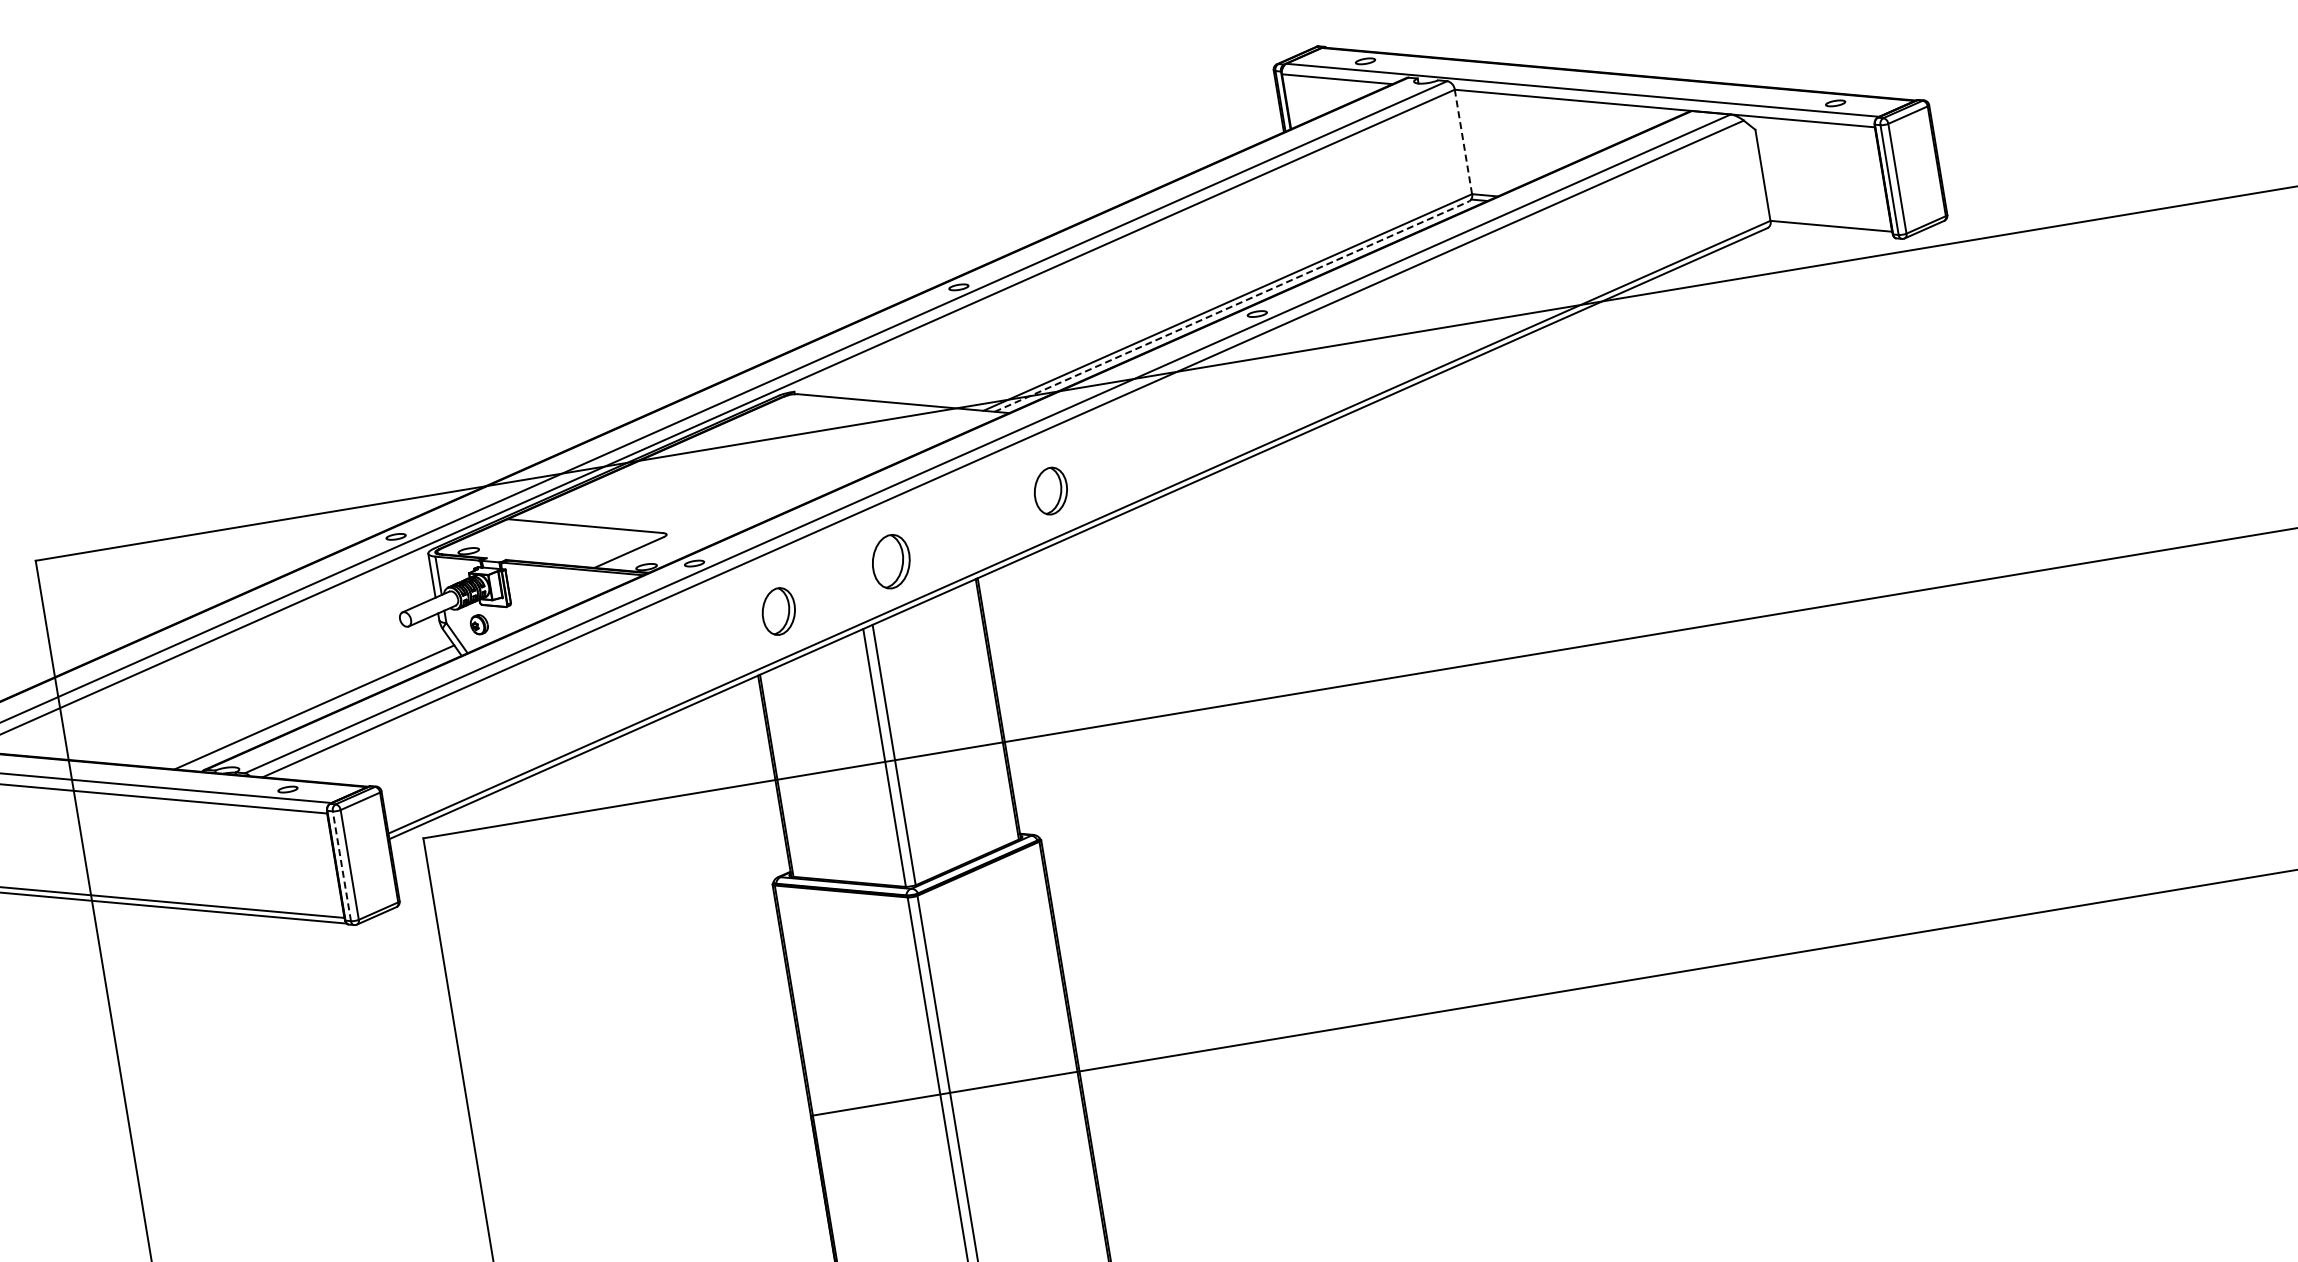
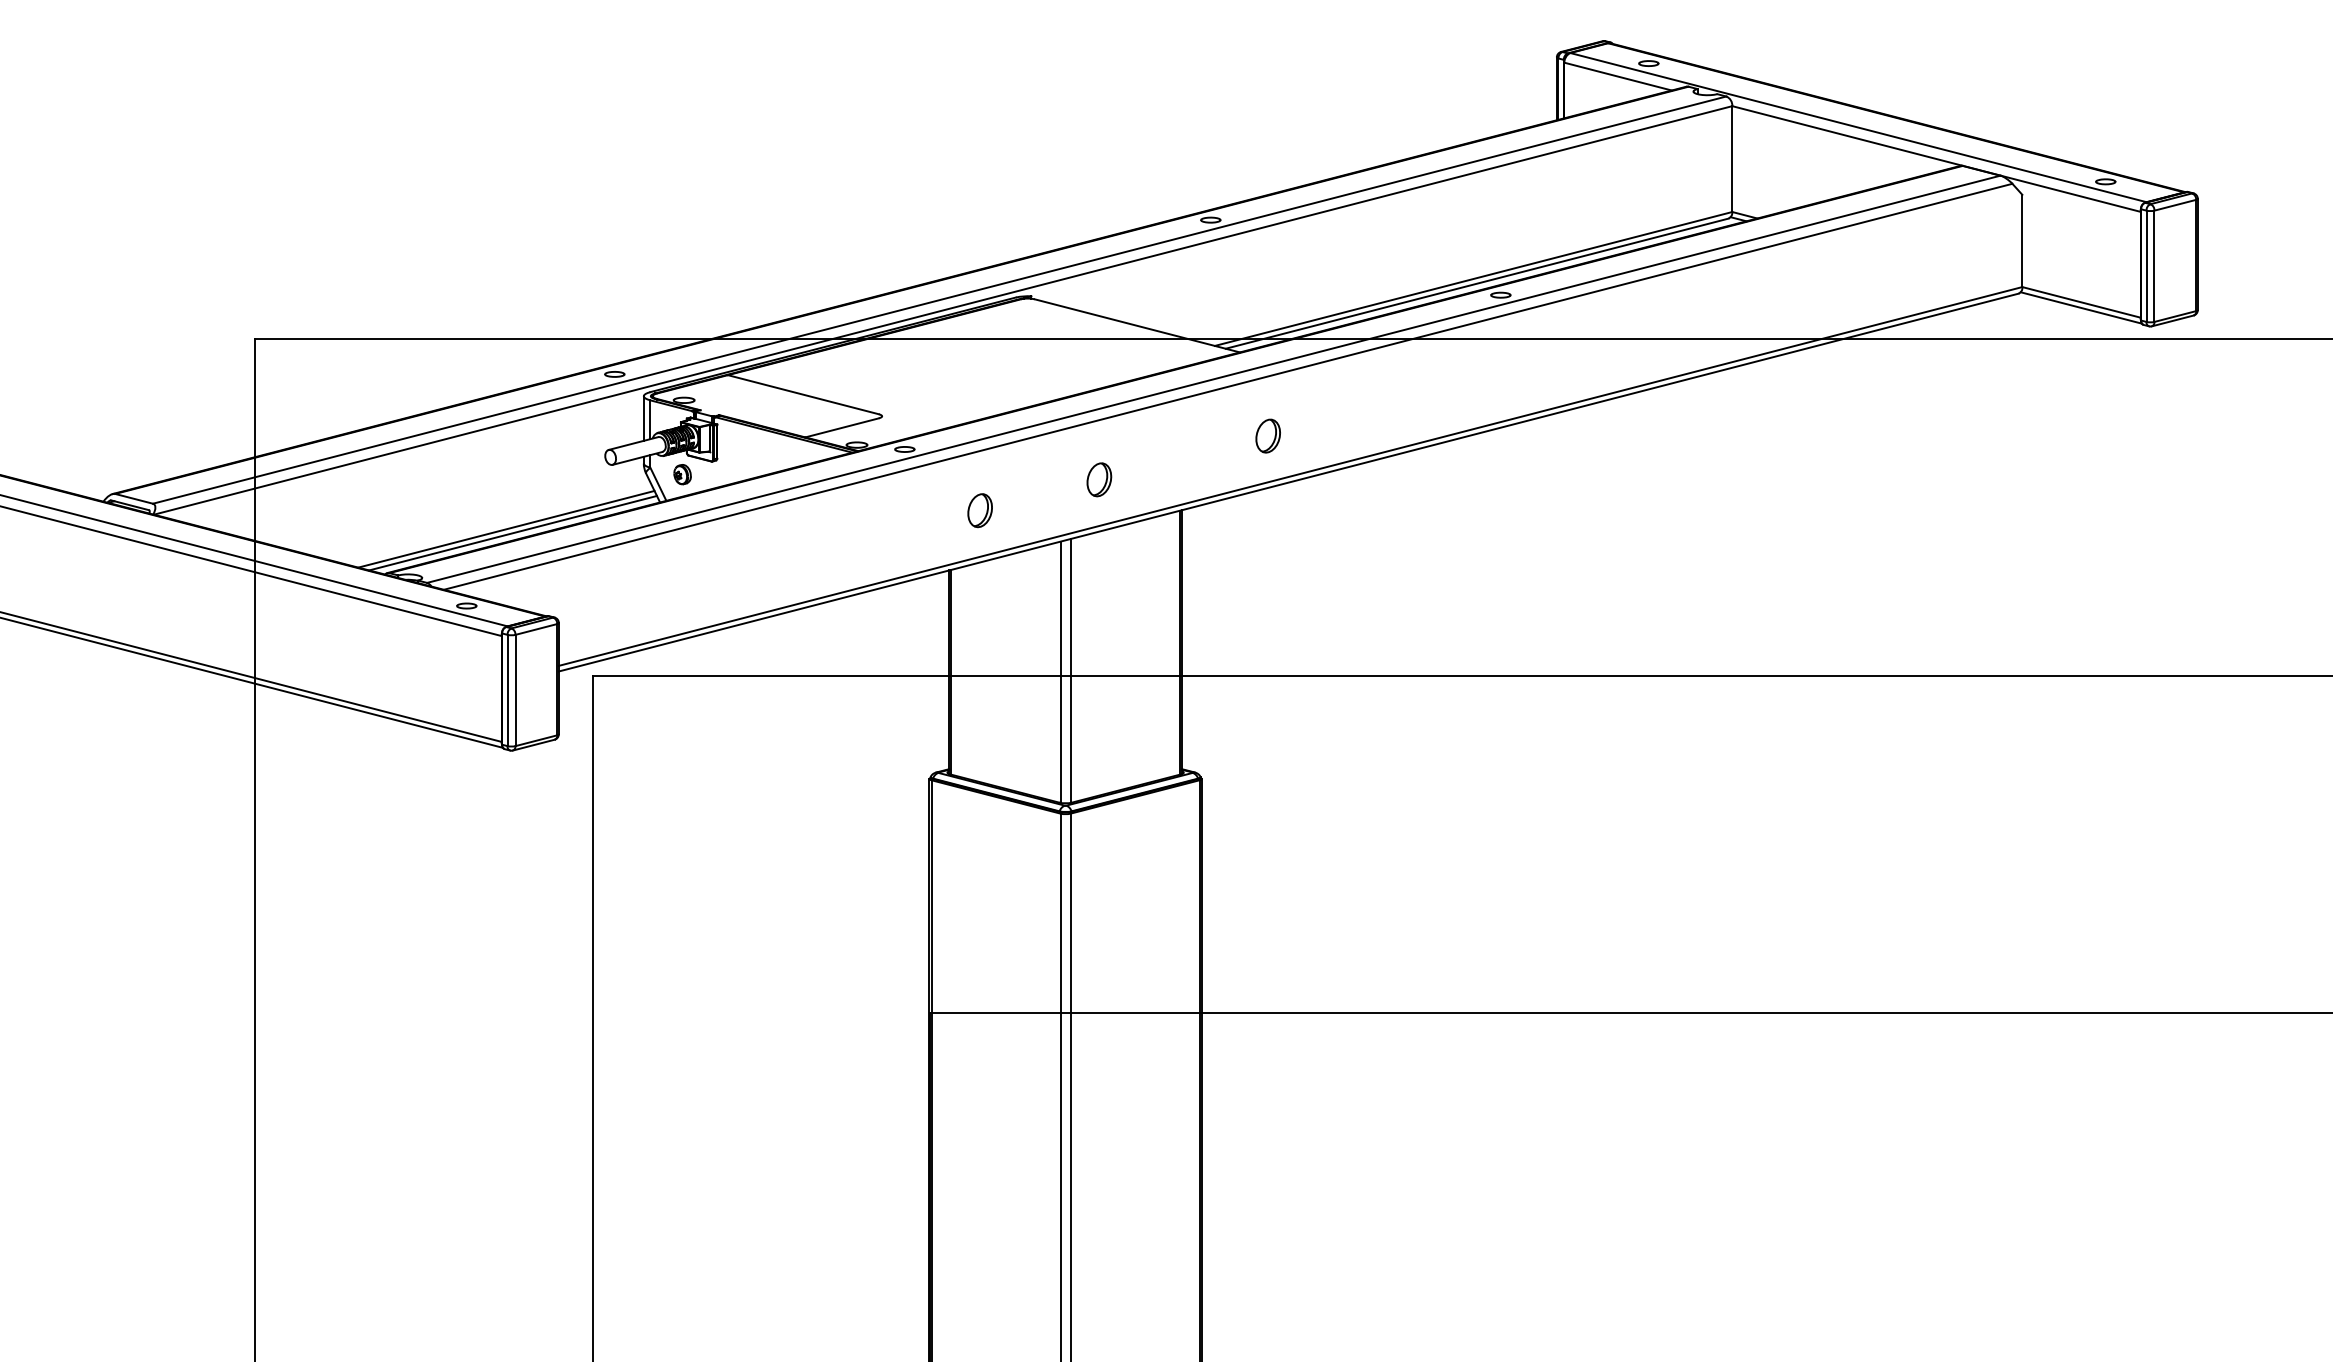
line: (1463, 142) -> (1732, 159), dashed -> solid
line: (1831, 231) -> (2080, 307), added
line: (1232, 306) -> (1477, 283), dashed -> solid
part: (1050, 490) -> (1267, 435), size x0.71
part: (891, 561) -> (1099, 479), size x0.62
part: (778, 611) -> (979, 510), size x0.71
line: (320, 709) -> (512, 532), added
line: (341, 866) -> (507, 690), dashed -> solid

